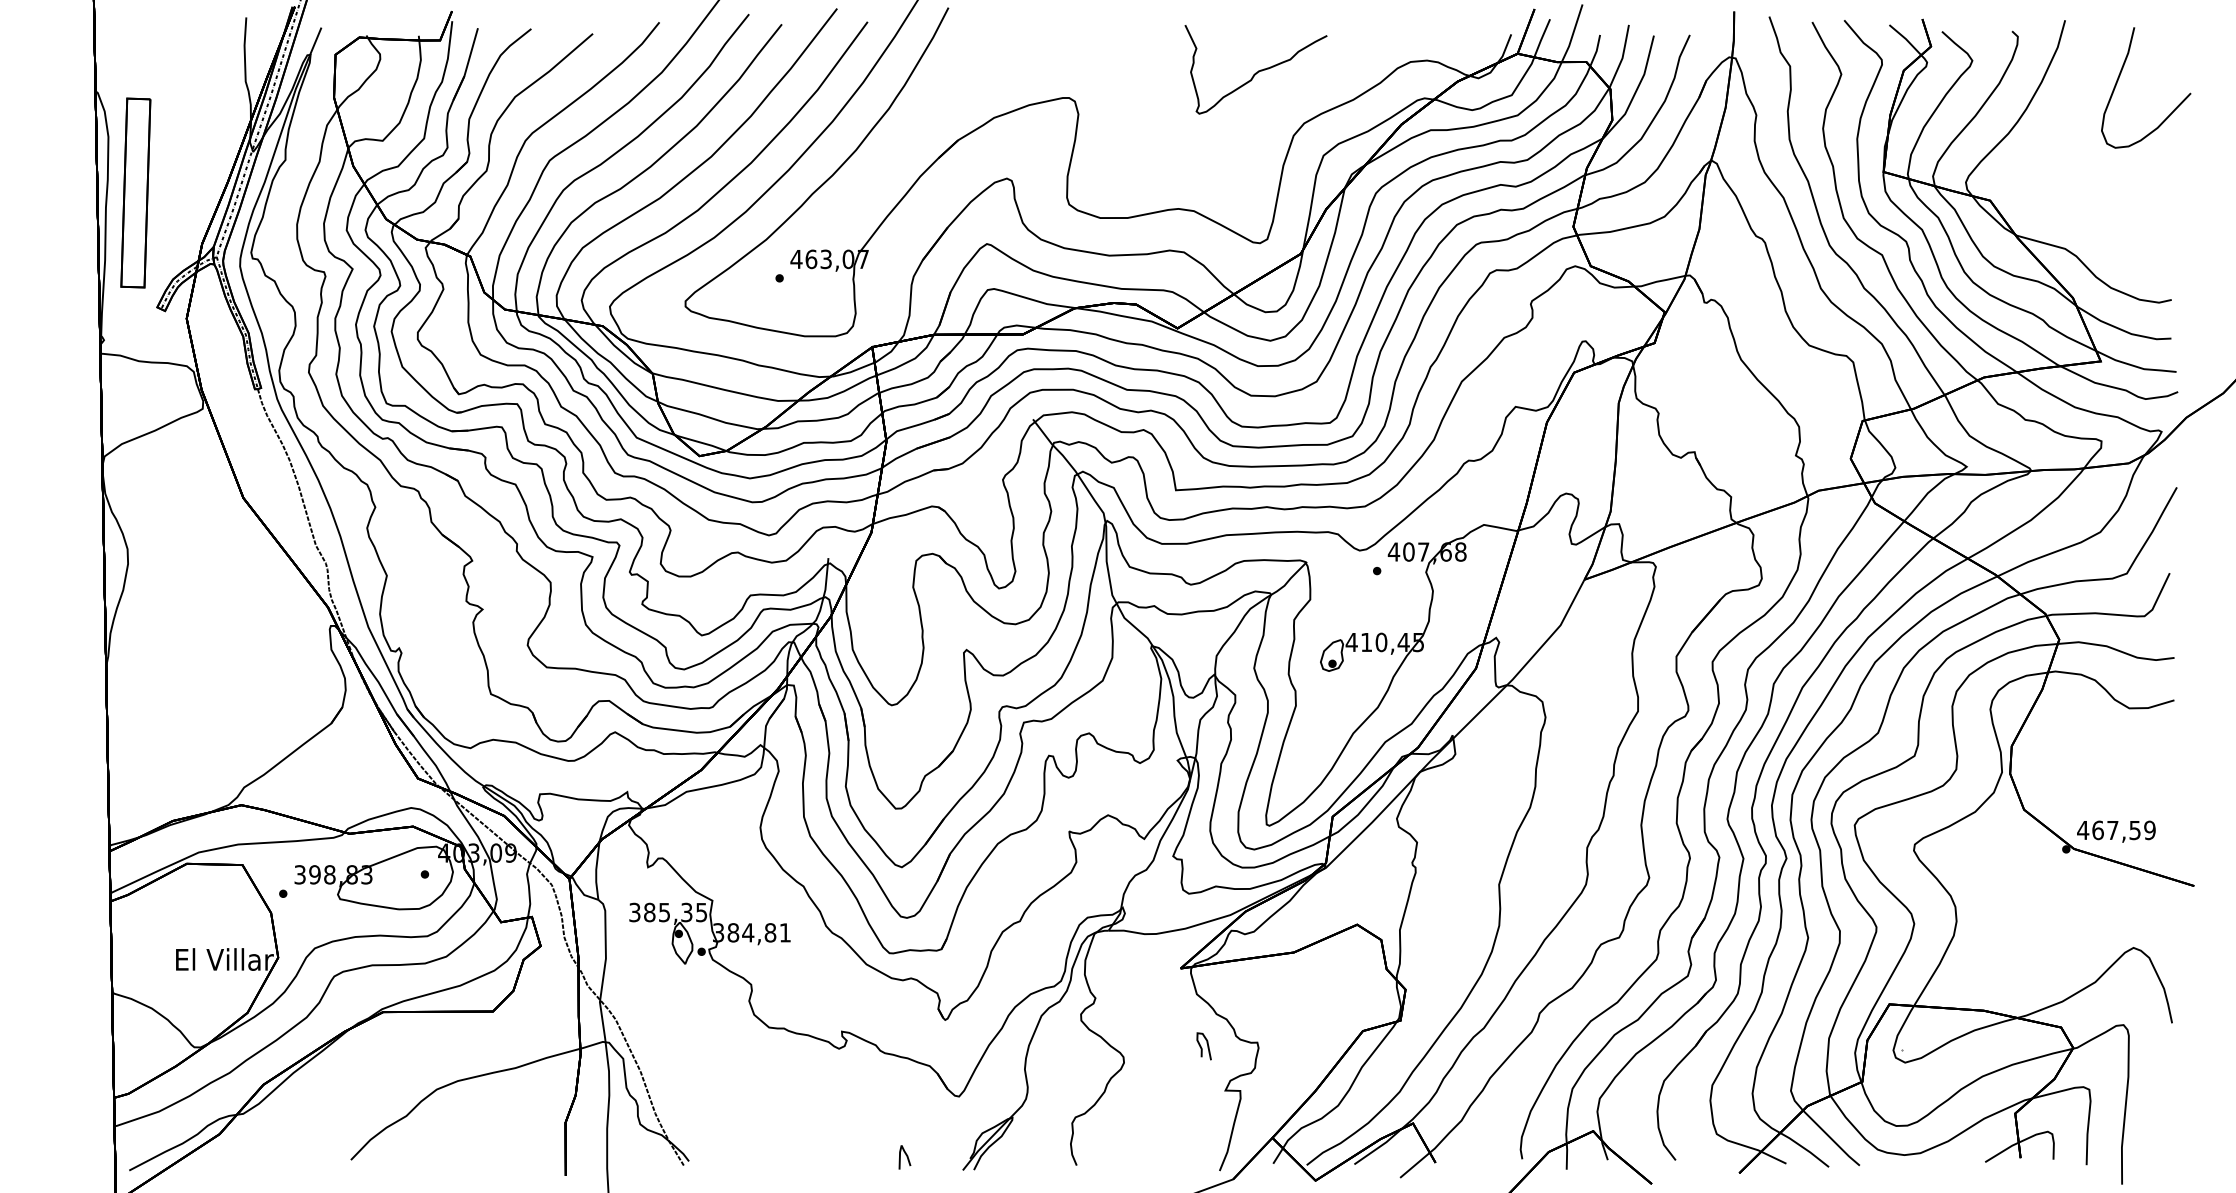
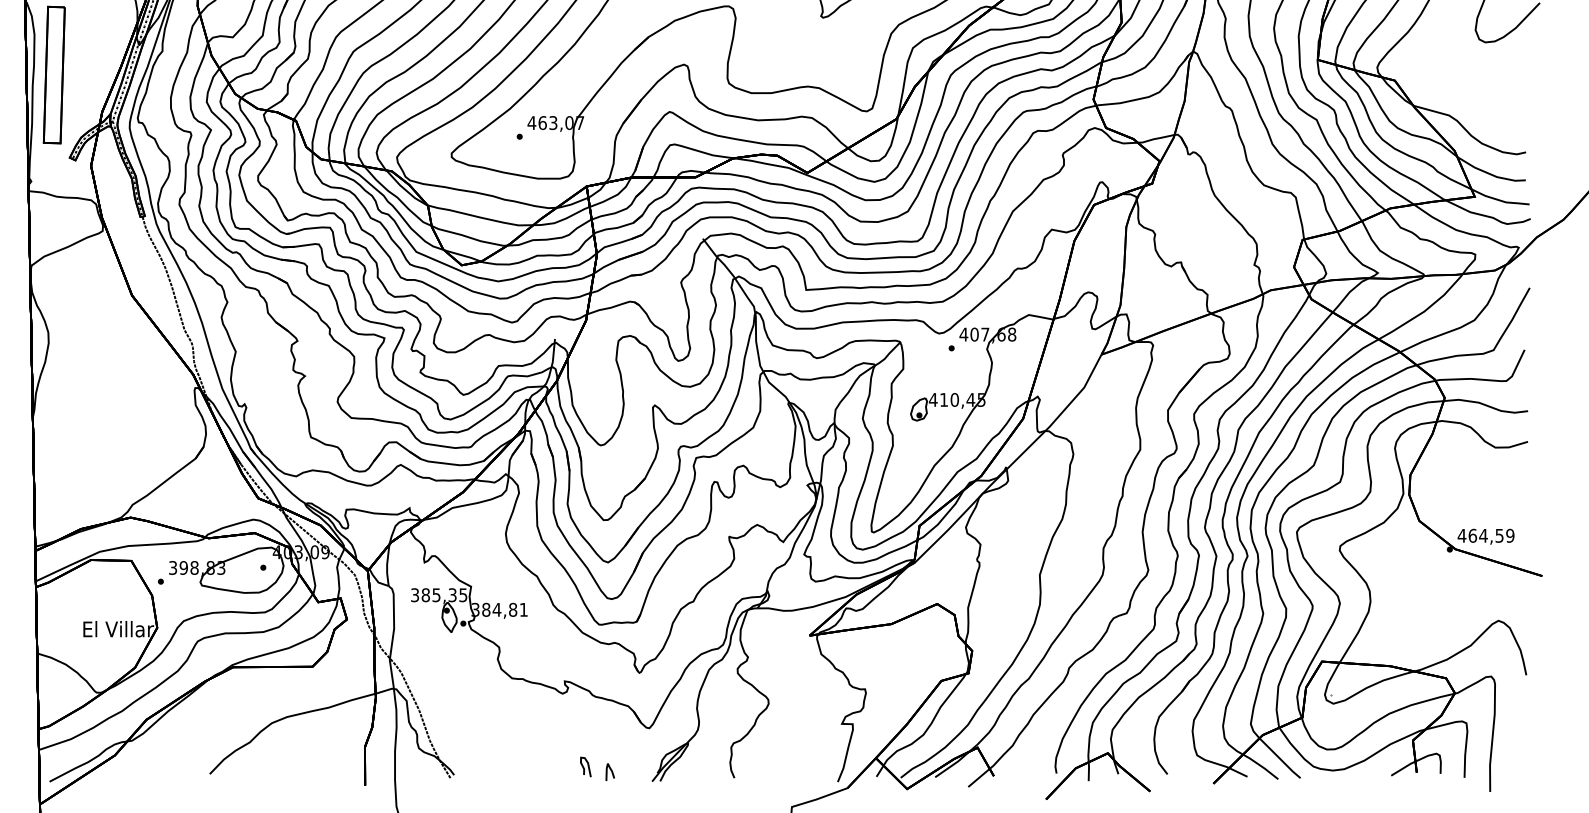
text: (2112, 830) -> (1483, 535), 467,59 -> 464,59
curve: (1201, 1046) -> (583, 767), moved

